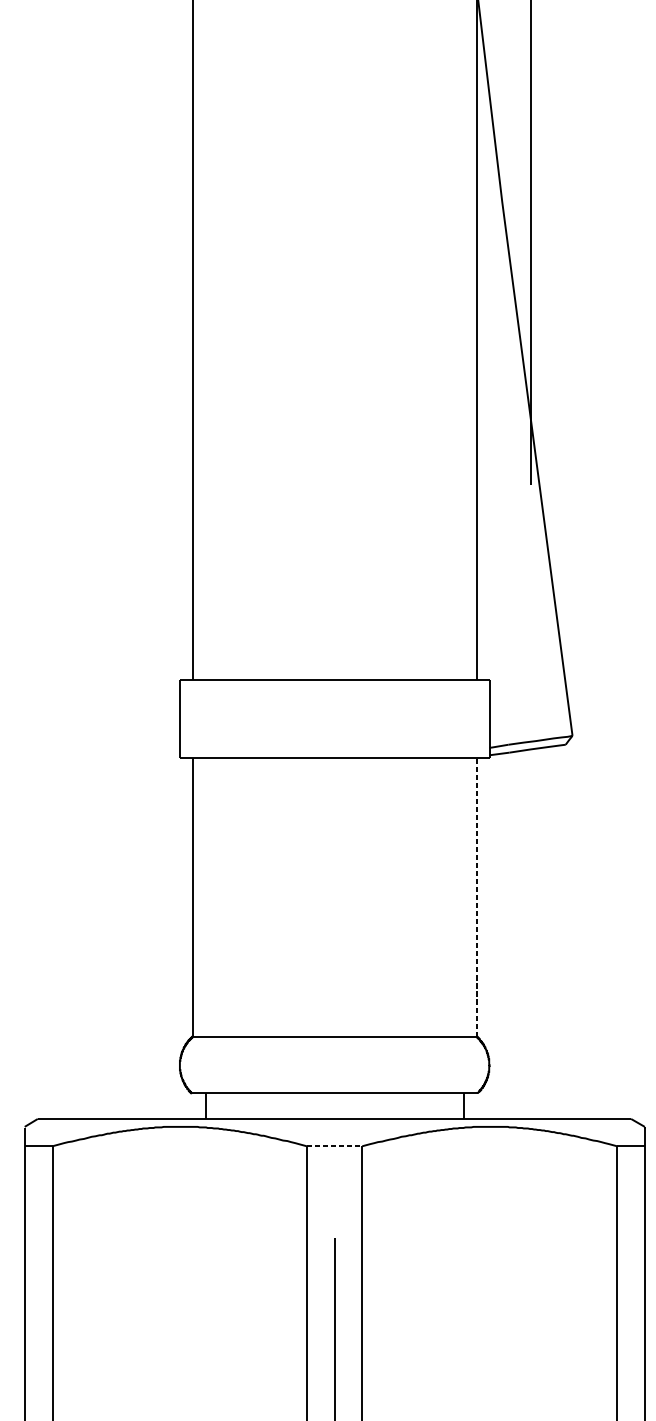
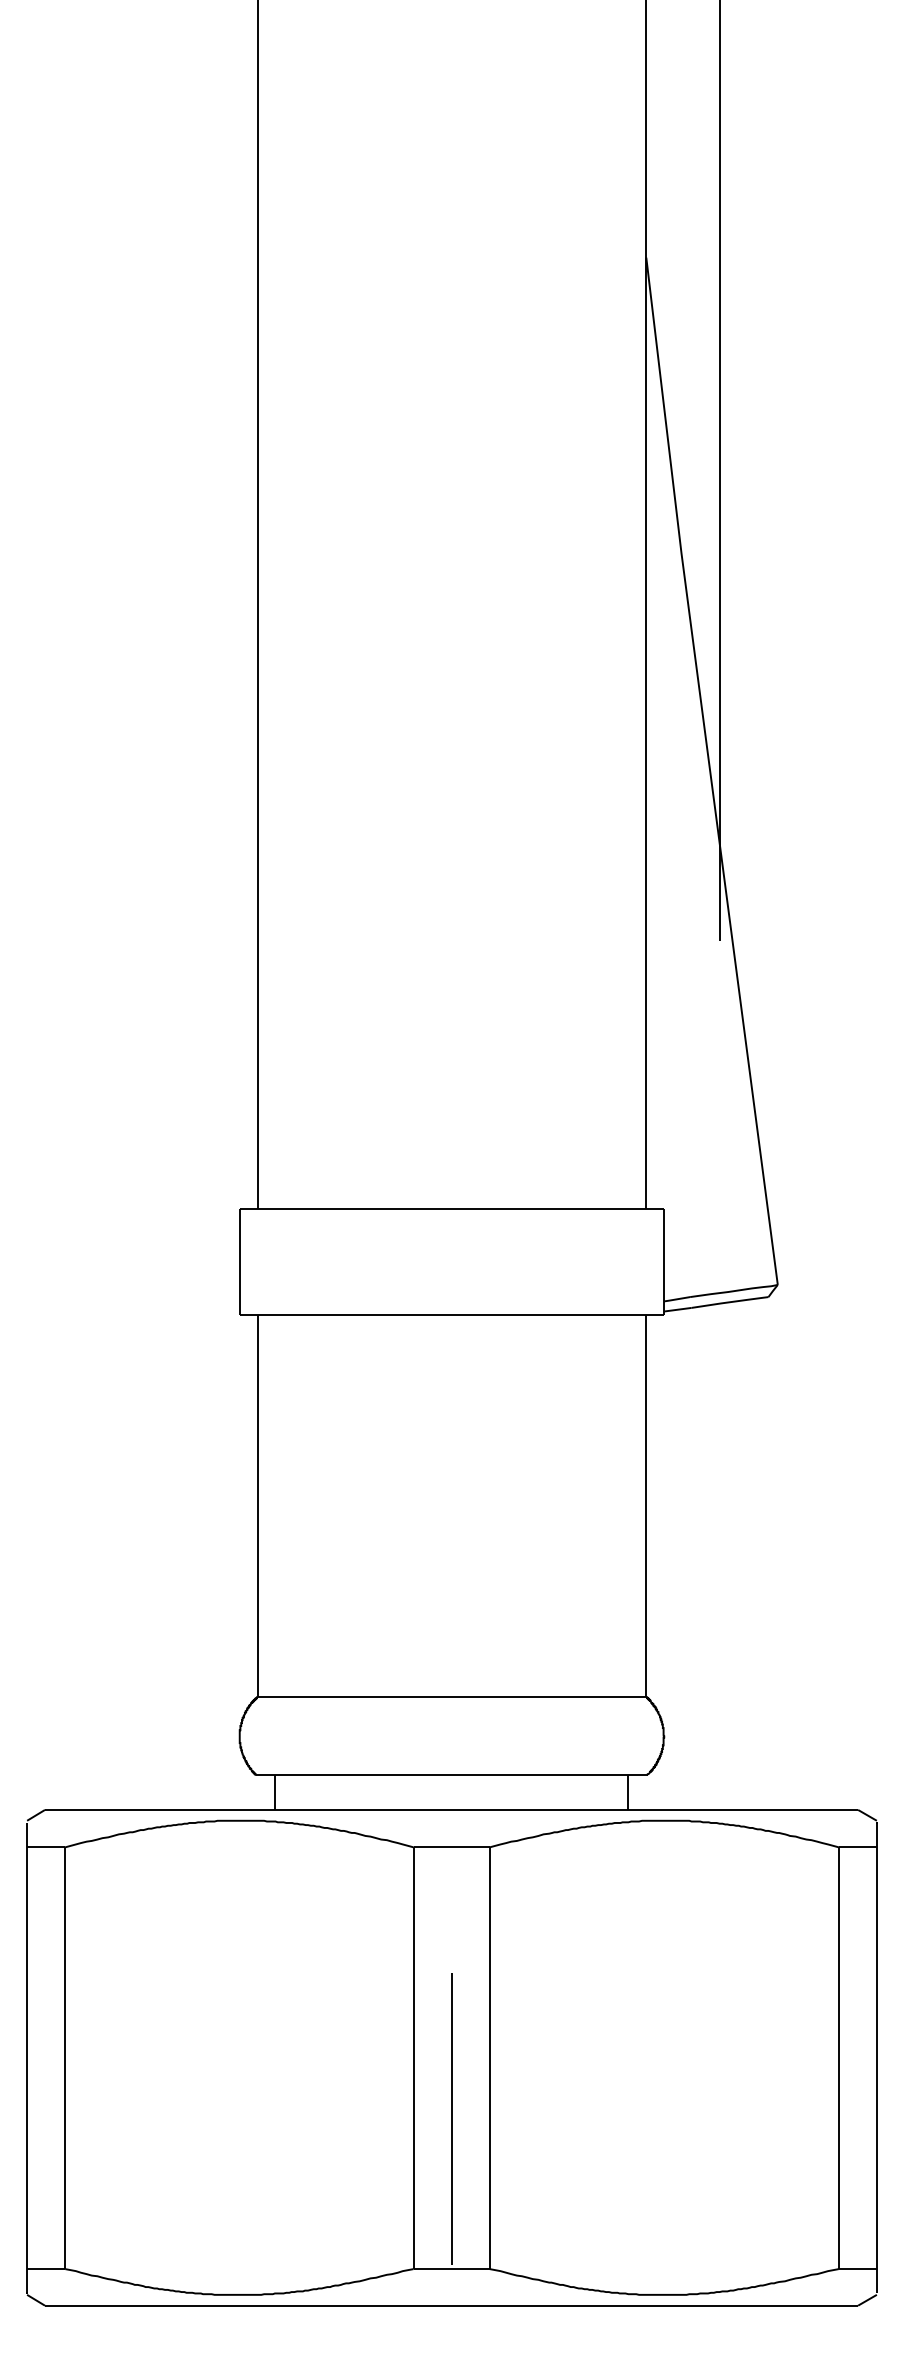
line: (476, 896) -> (646, 1505), dashed -> solid
line: (335, 1146) -> (452, 1847), dashed -> solid

